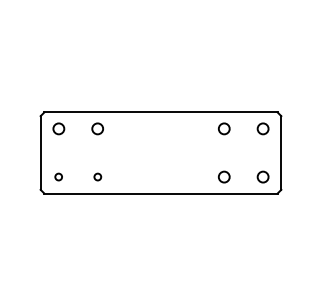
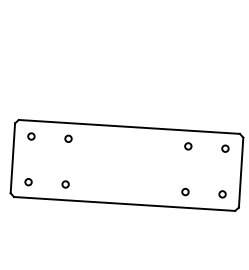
circle: (58, 128) -> (31, 136), size x0.62
circle: (97, 128) -> (68, 138), size x0.62
circle: (223, 128) -> (187, 145), size x0.62
circle: (263, 128) -> (225, 148), size x0.62
circle: (223, 176) -> (184, 191), size x0.62
circle: (263, 176) -> (222, 193), size x0.62

